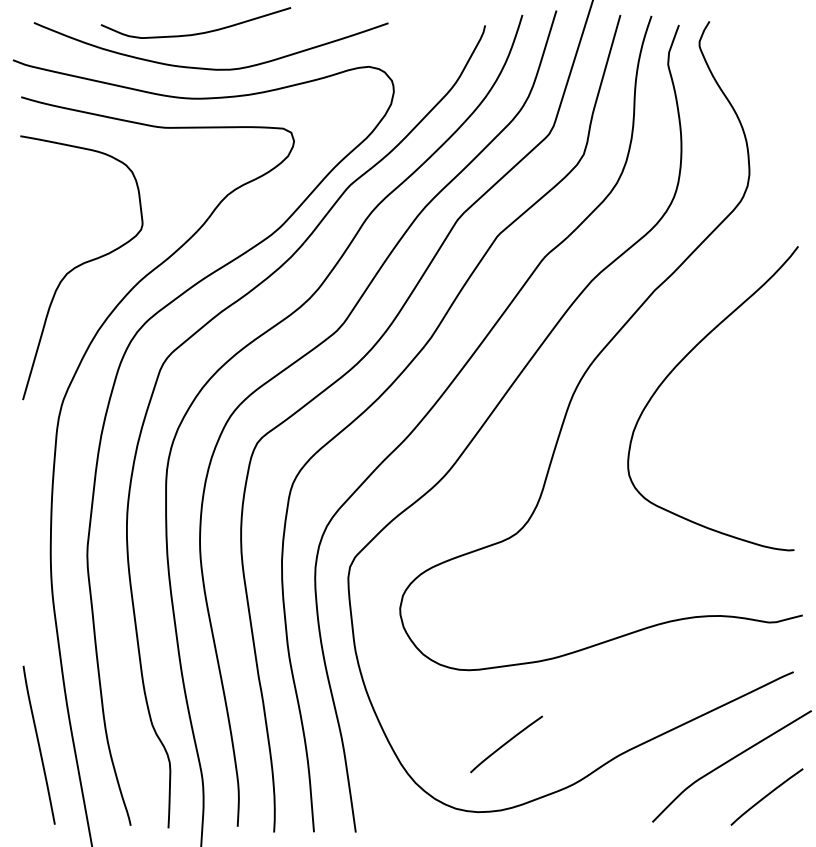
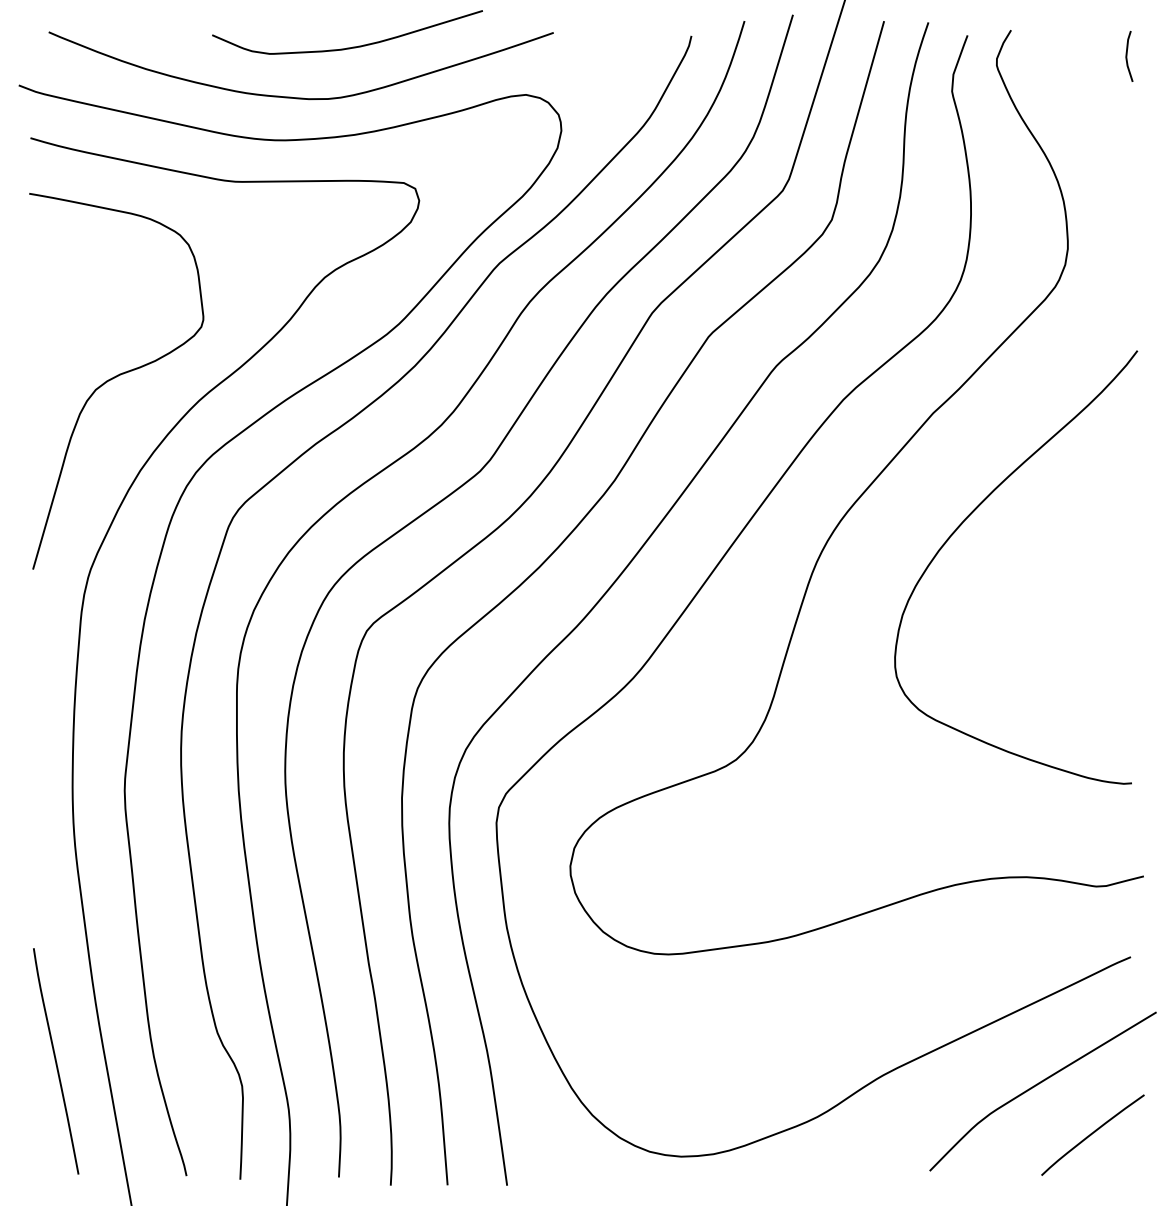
curve: (199, 32) -> (352, 46), moved
line: (791, 39) -> (1127, 55), added
curve: (506, 743) -> (721, 1059), removed

